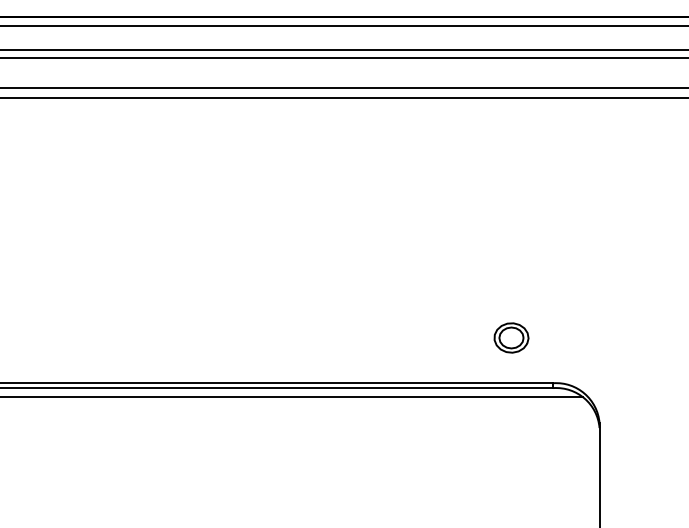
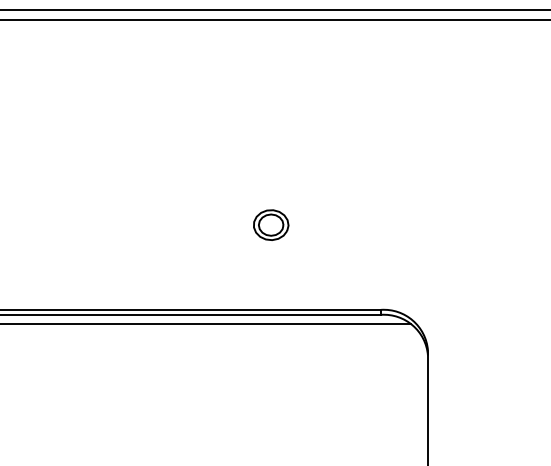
part: (511, 337) -> (271, 224), moved

